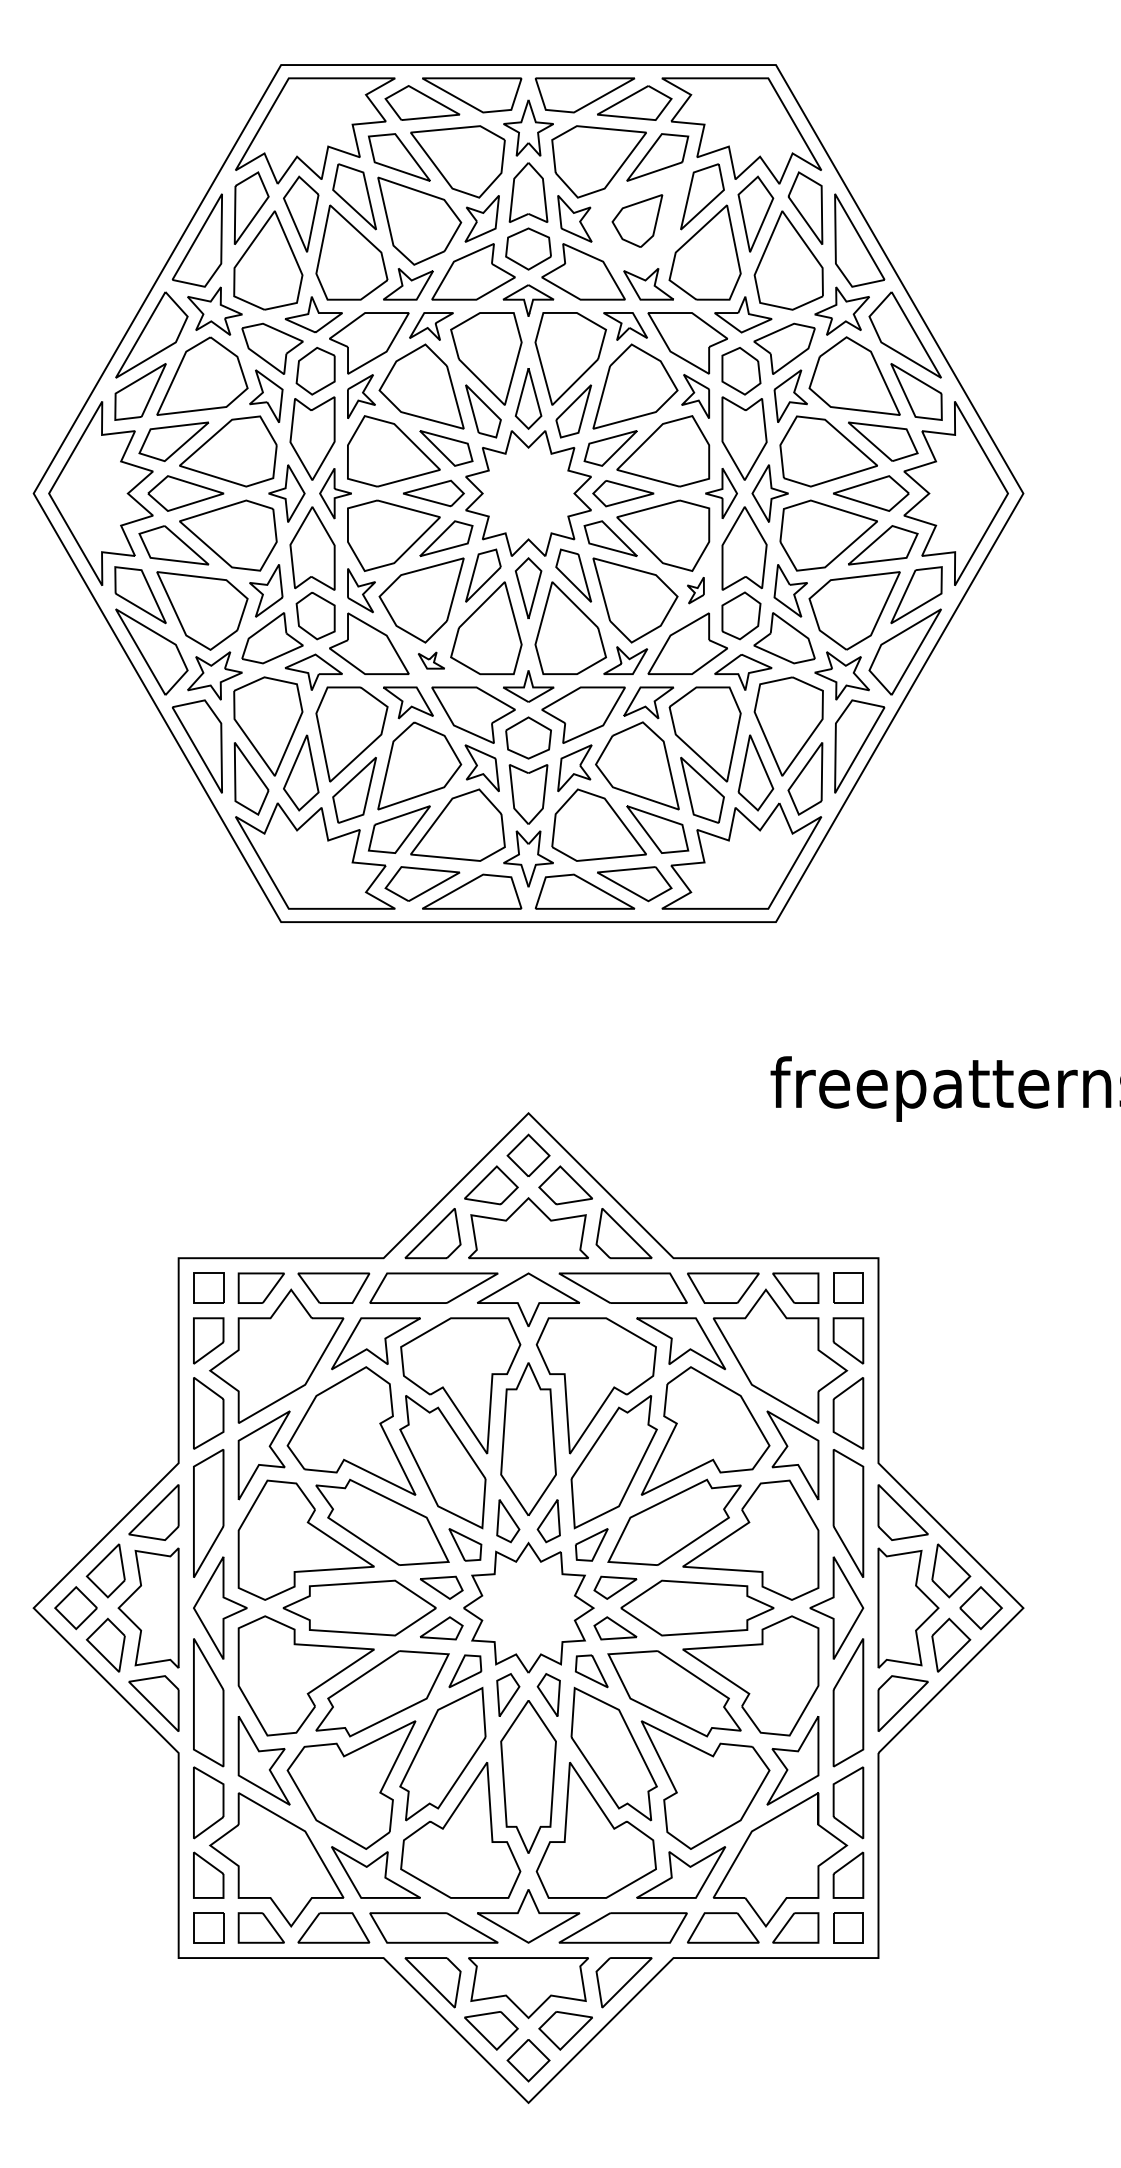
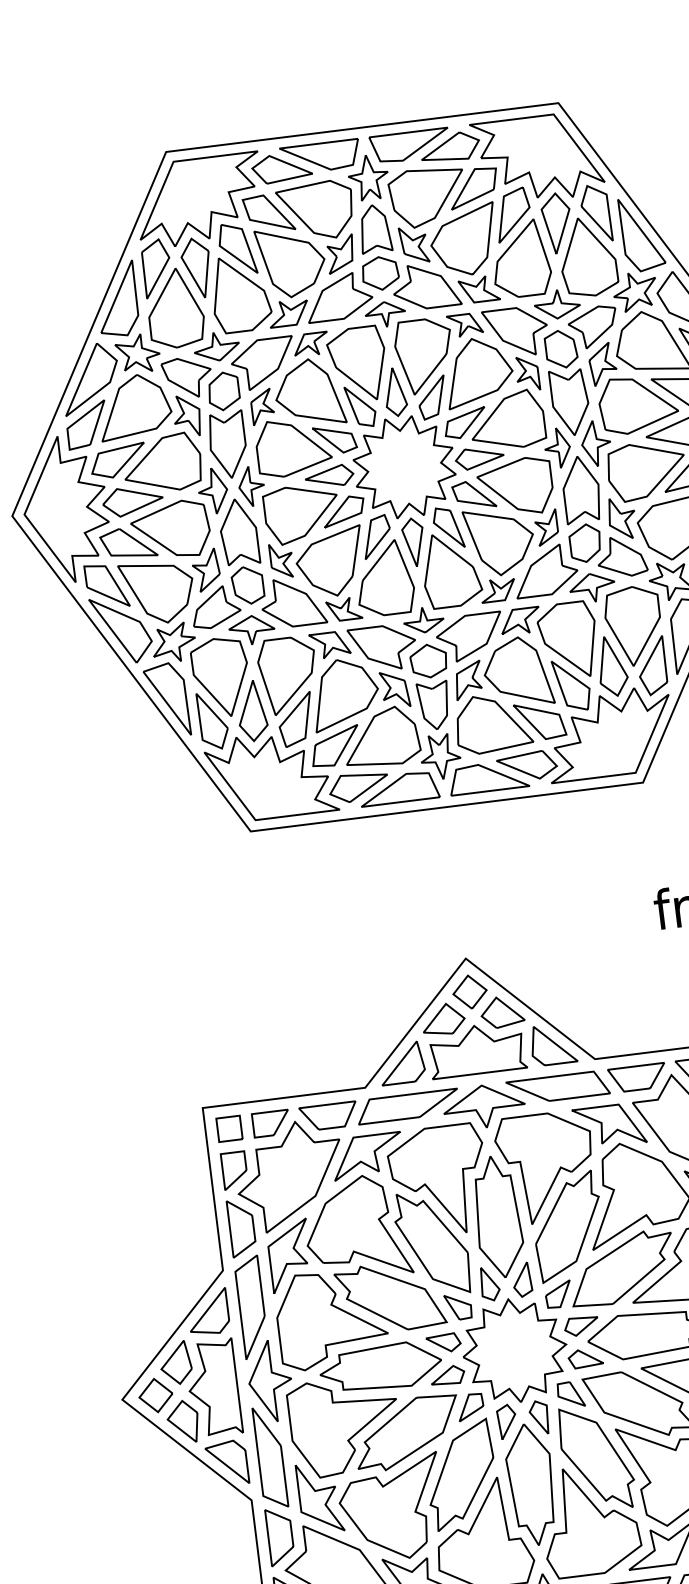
part: (637, 220) -> (464, 240), size x1.67
part: (695, 590) -> (546, 527), size x1.67
part: (431, 660) -> (344, 609), size x1.67

